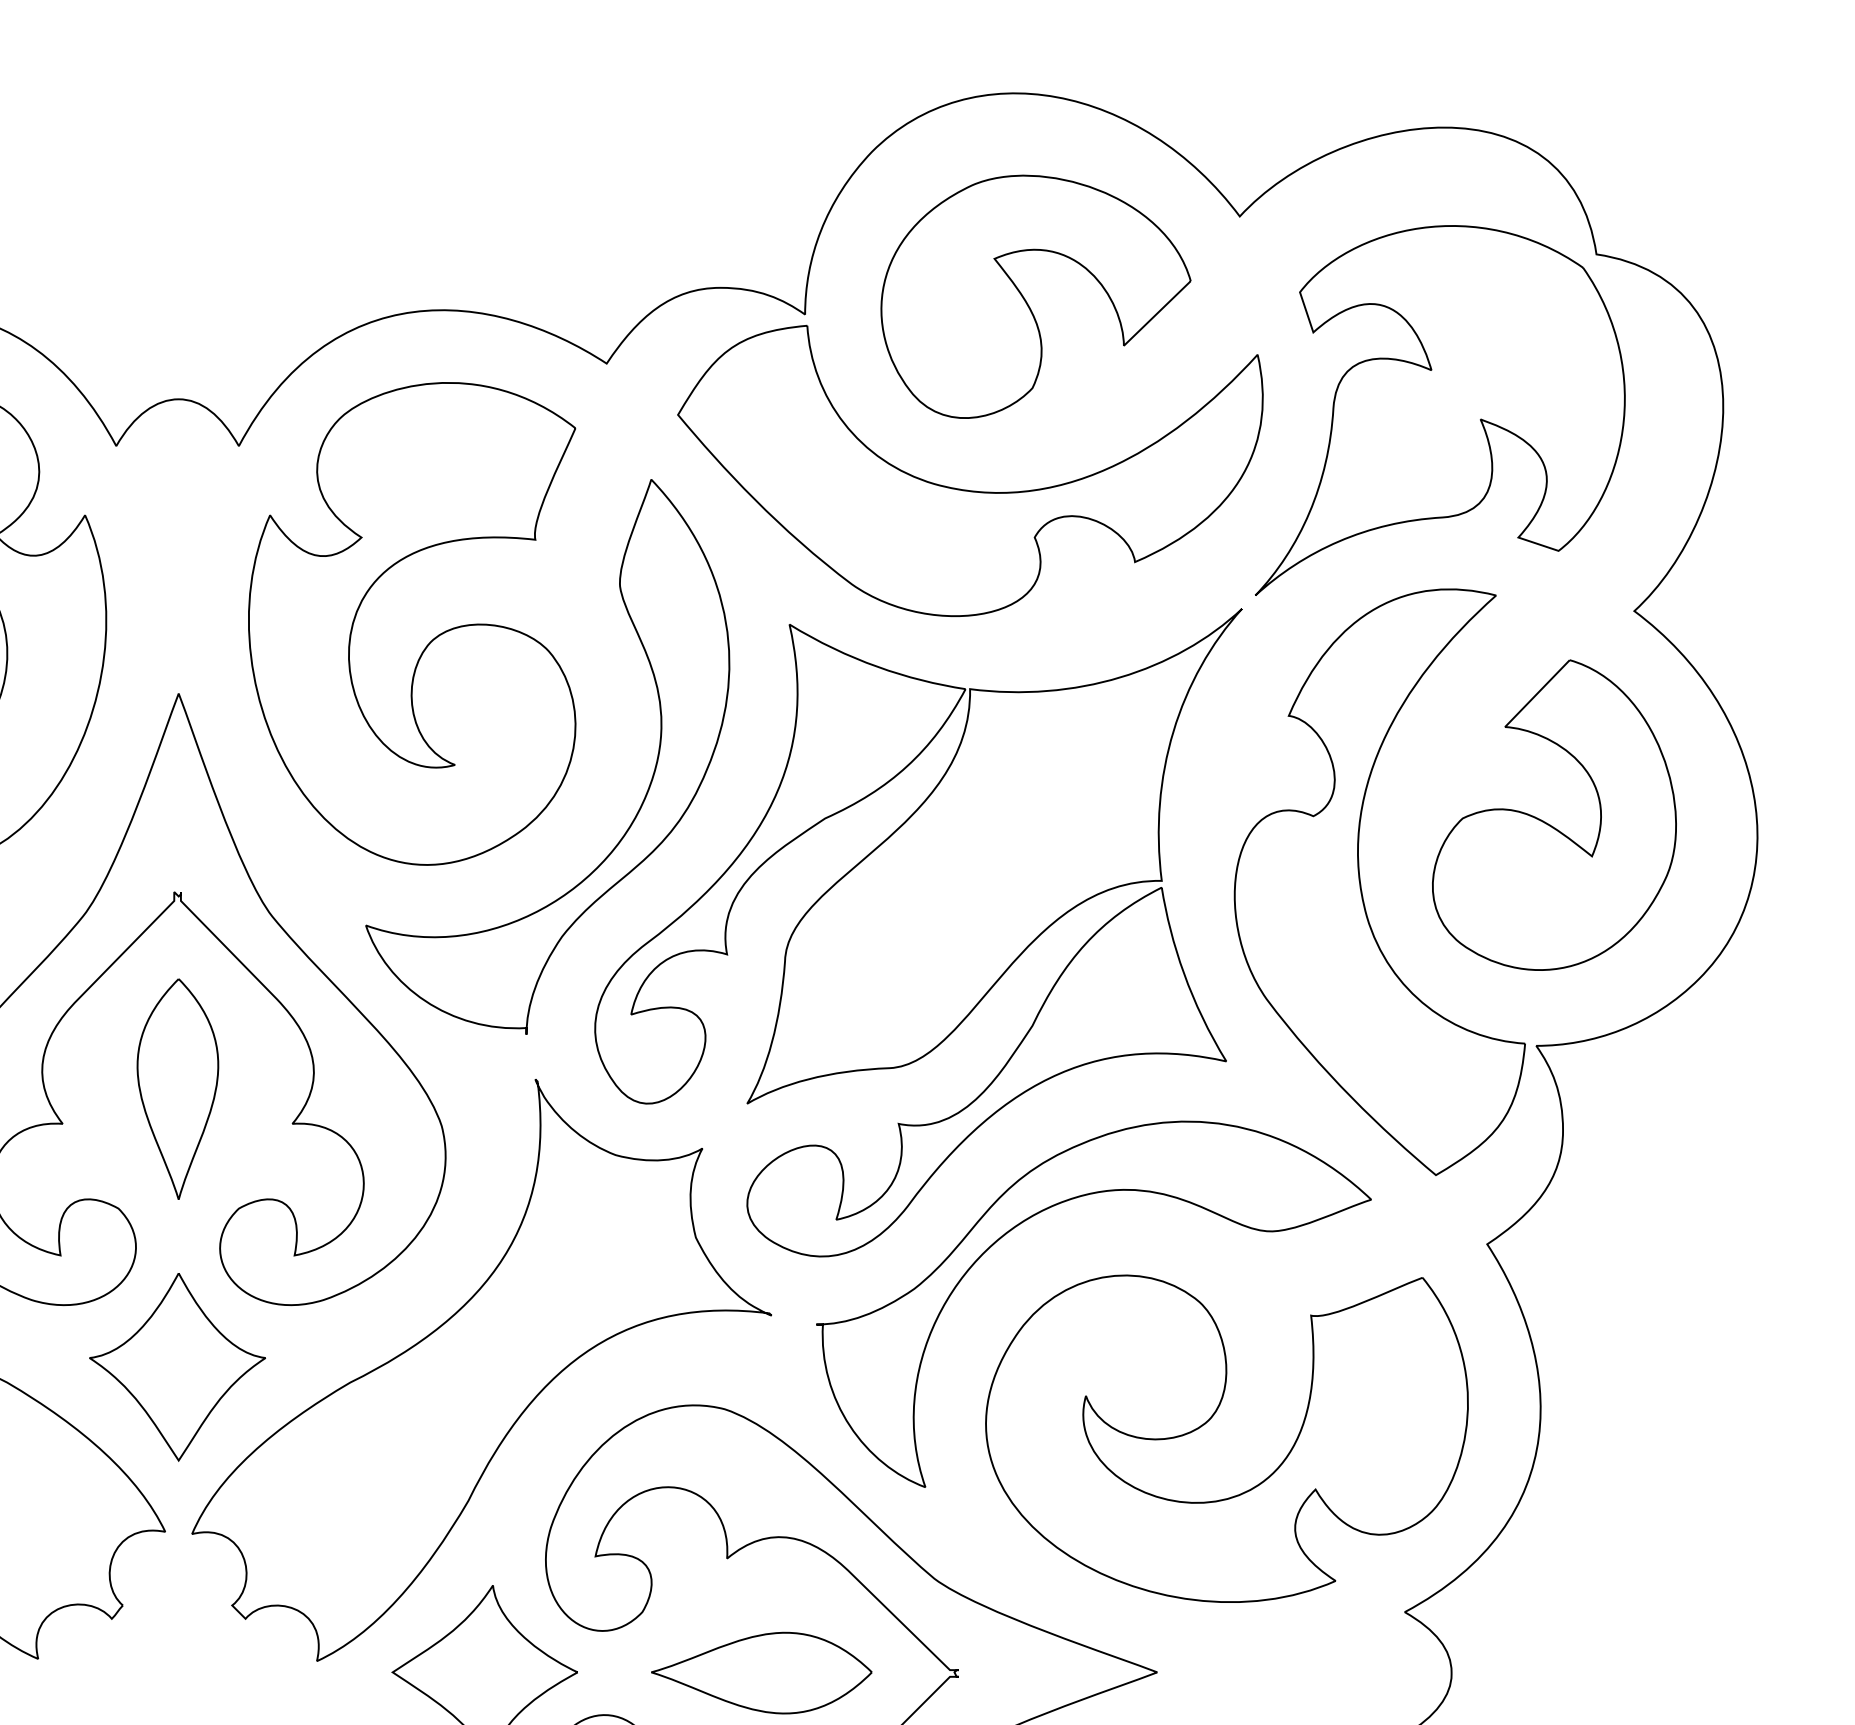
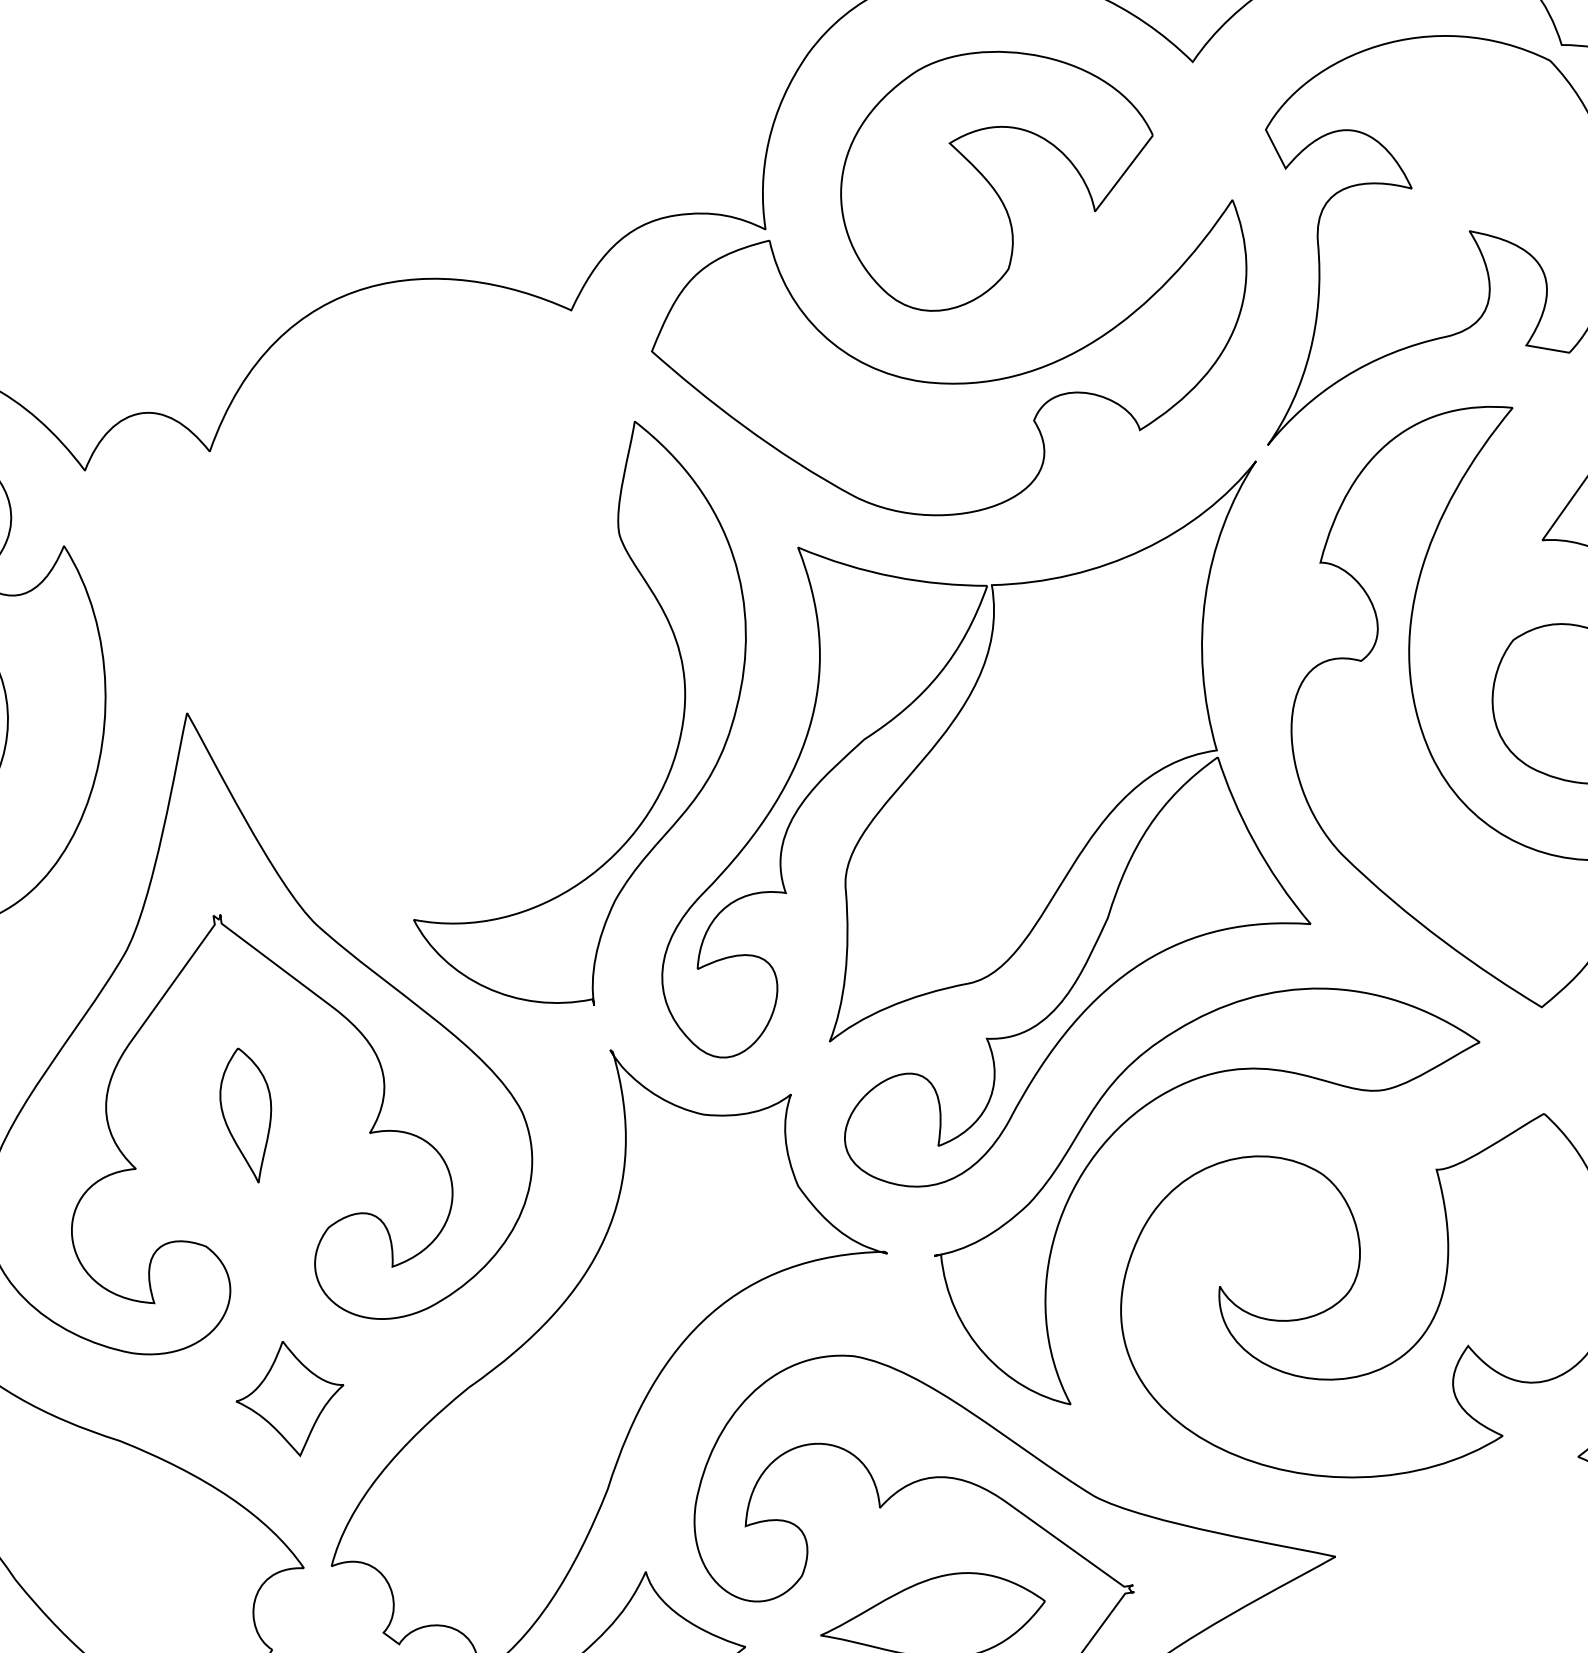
part: (430, 641) -> (435, 620), removed
part: (177, 1088) -> (247, 1115), size x0.6
part: (177, 1367) -> (290, 1399), size x0.6

